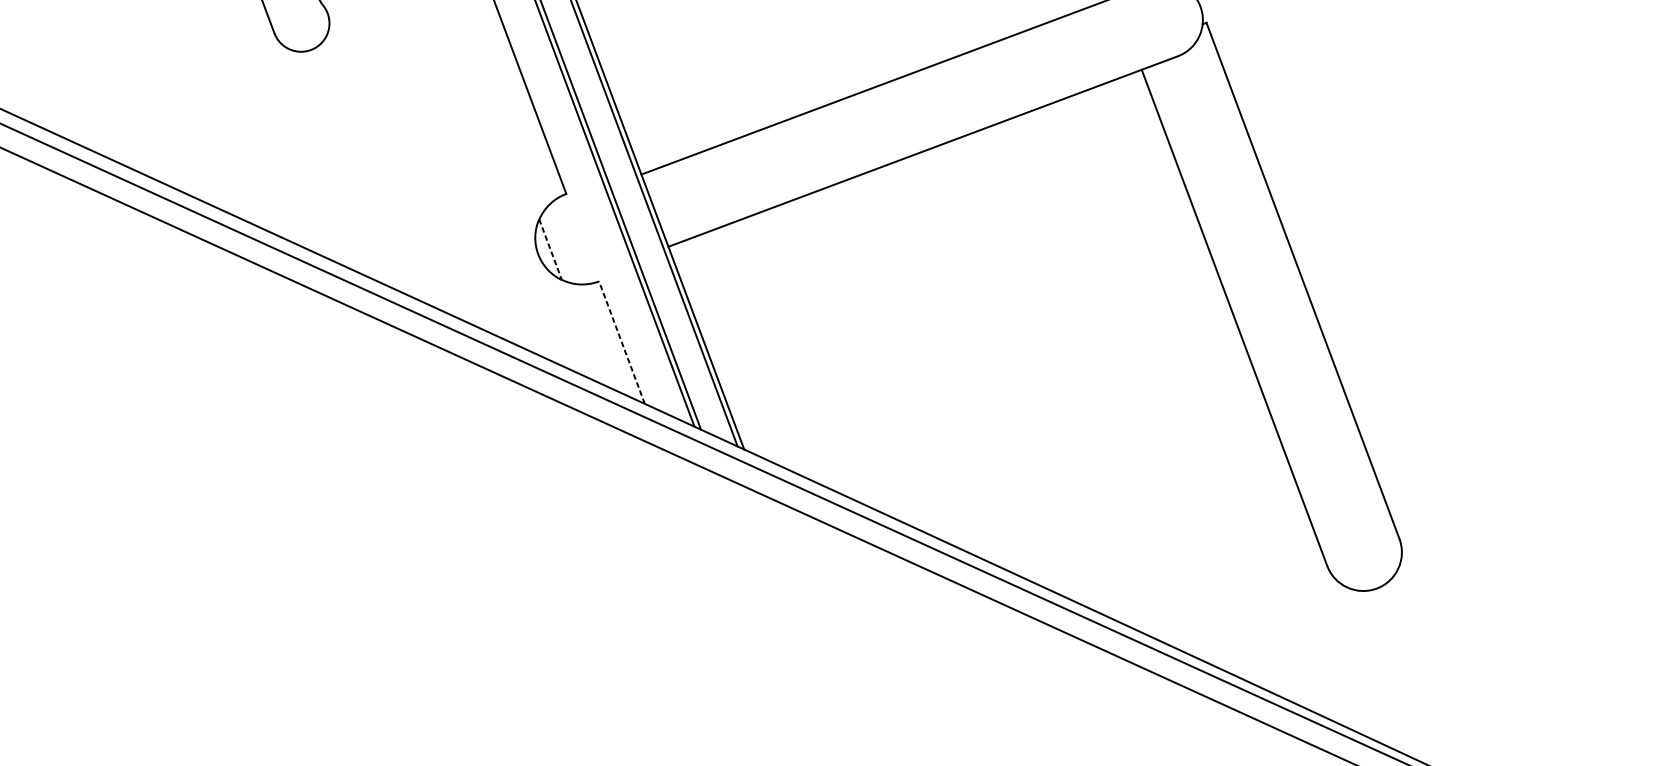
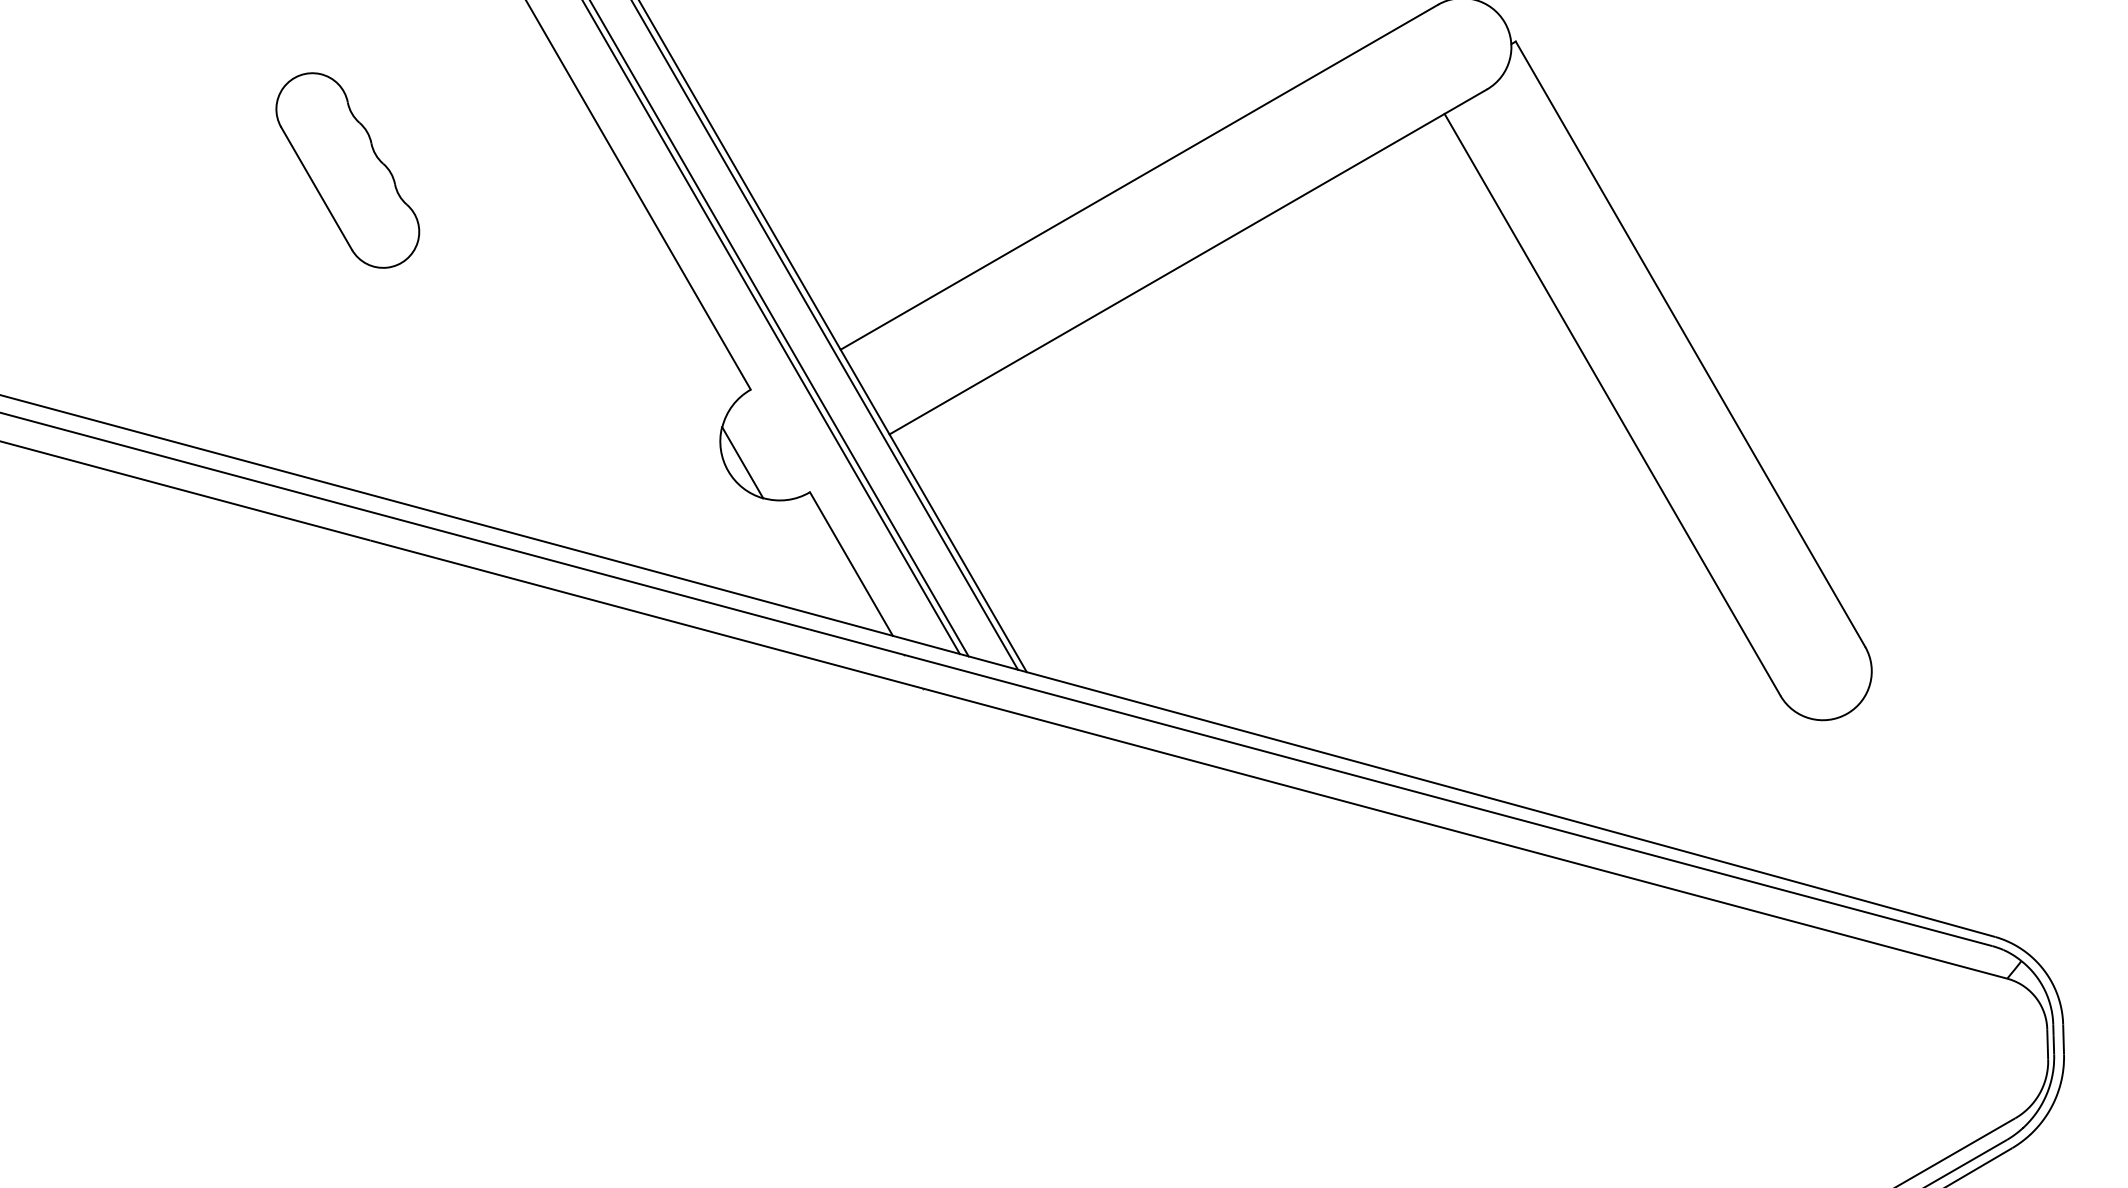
line: (550, 250) -> (742, 463), dashed -> solid
line: (621, 342) -> (851, 564), dashed -> solid

